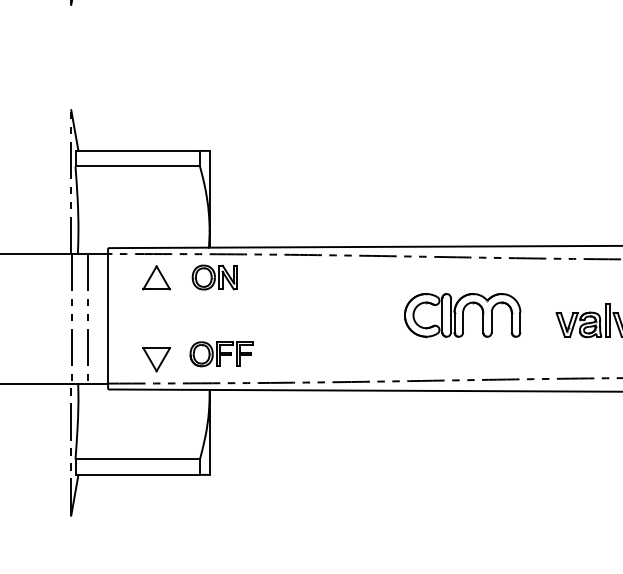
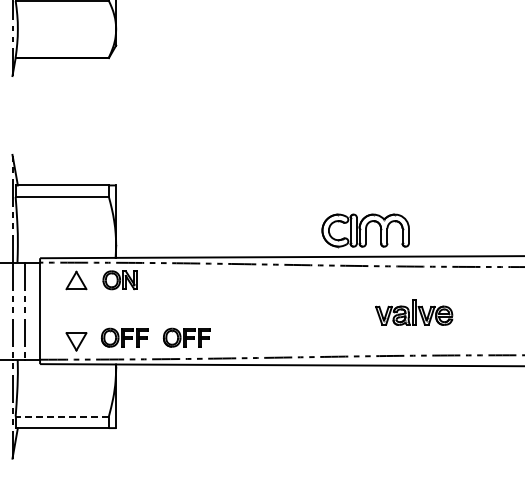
part: (462, 315) -> (365, 230), moved
part: (303, 353) -> (186, 337), added
line: (138, 459) -> (62, 416), solid -> dashed

